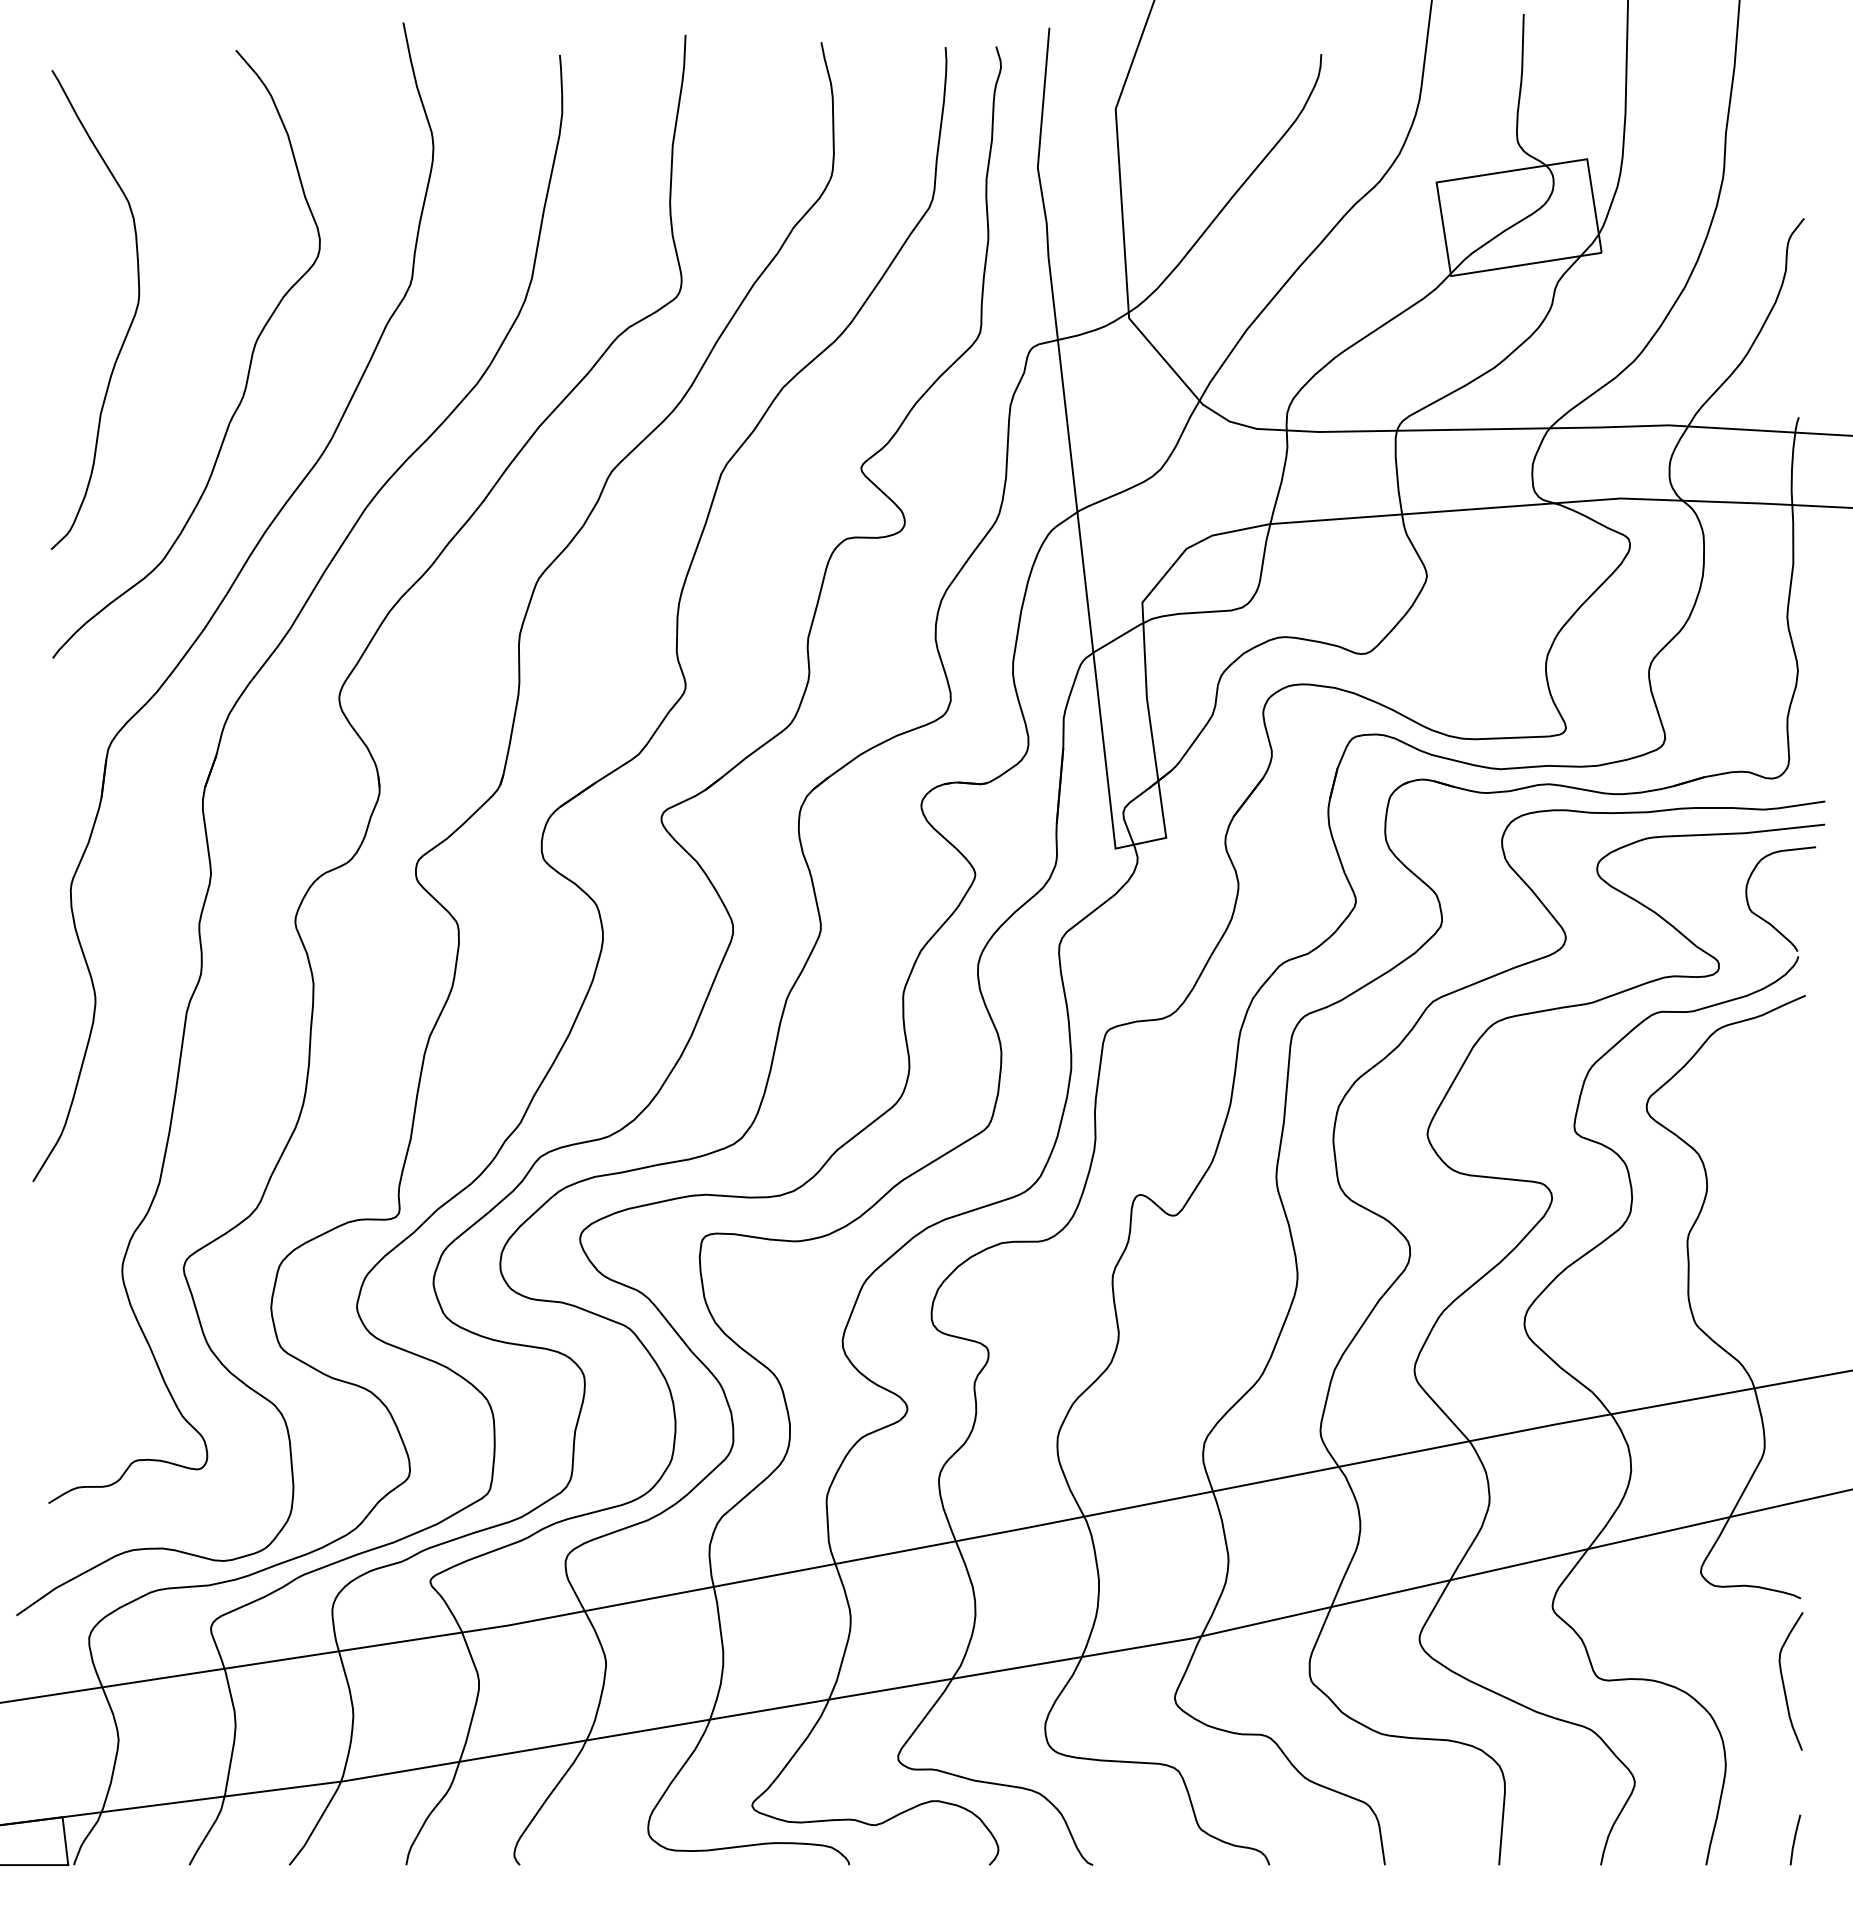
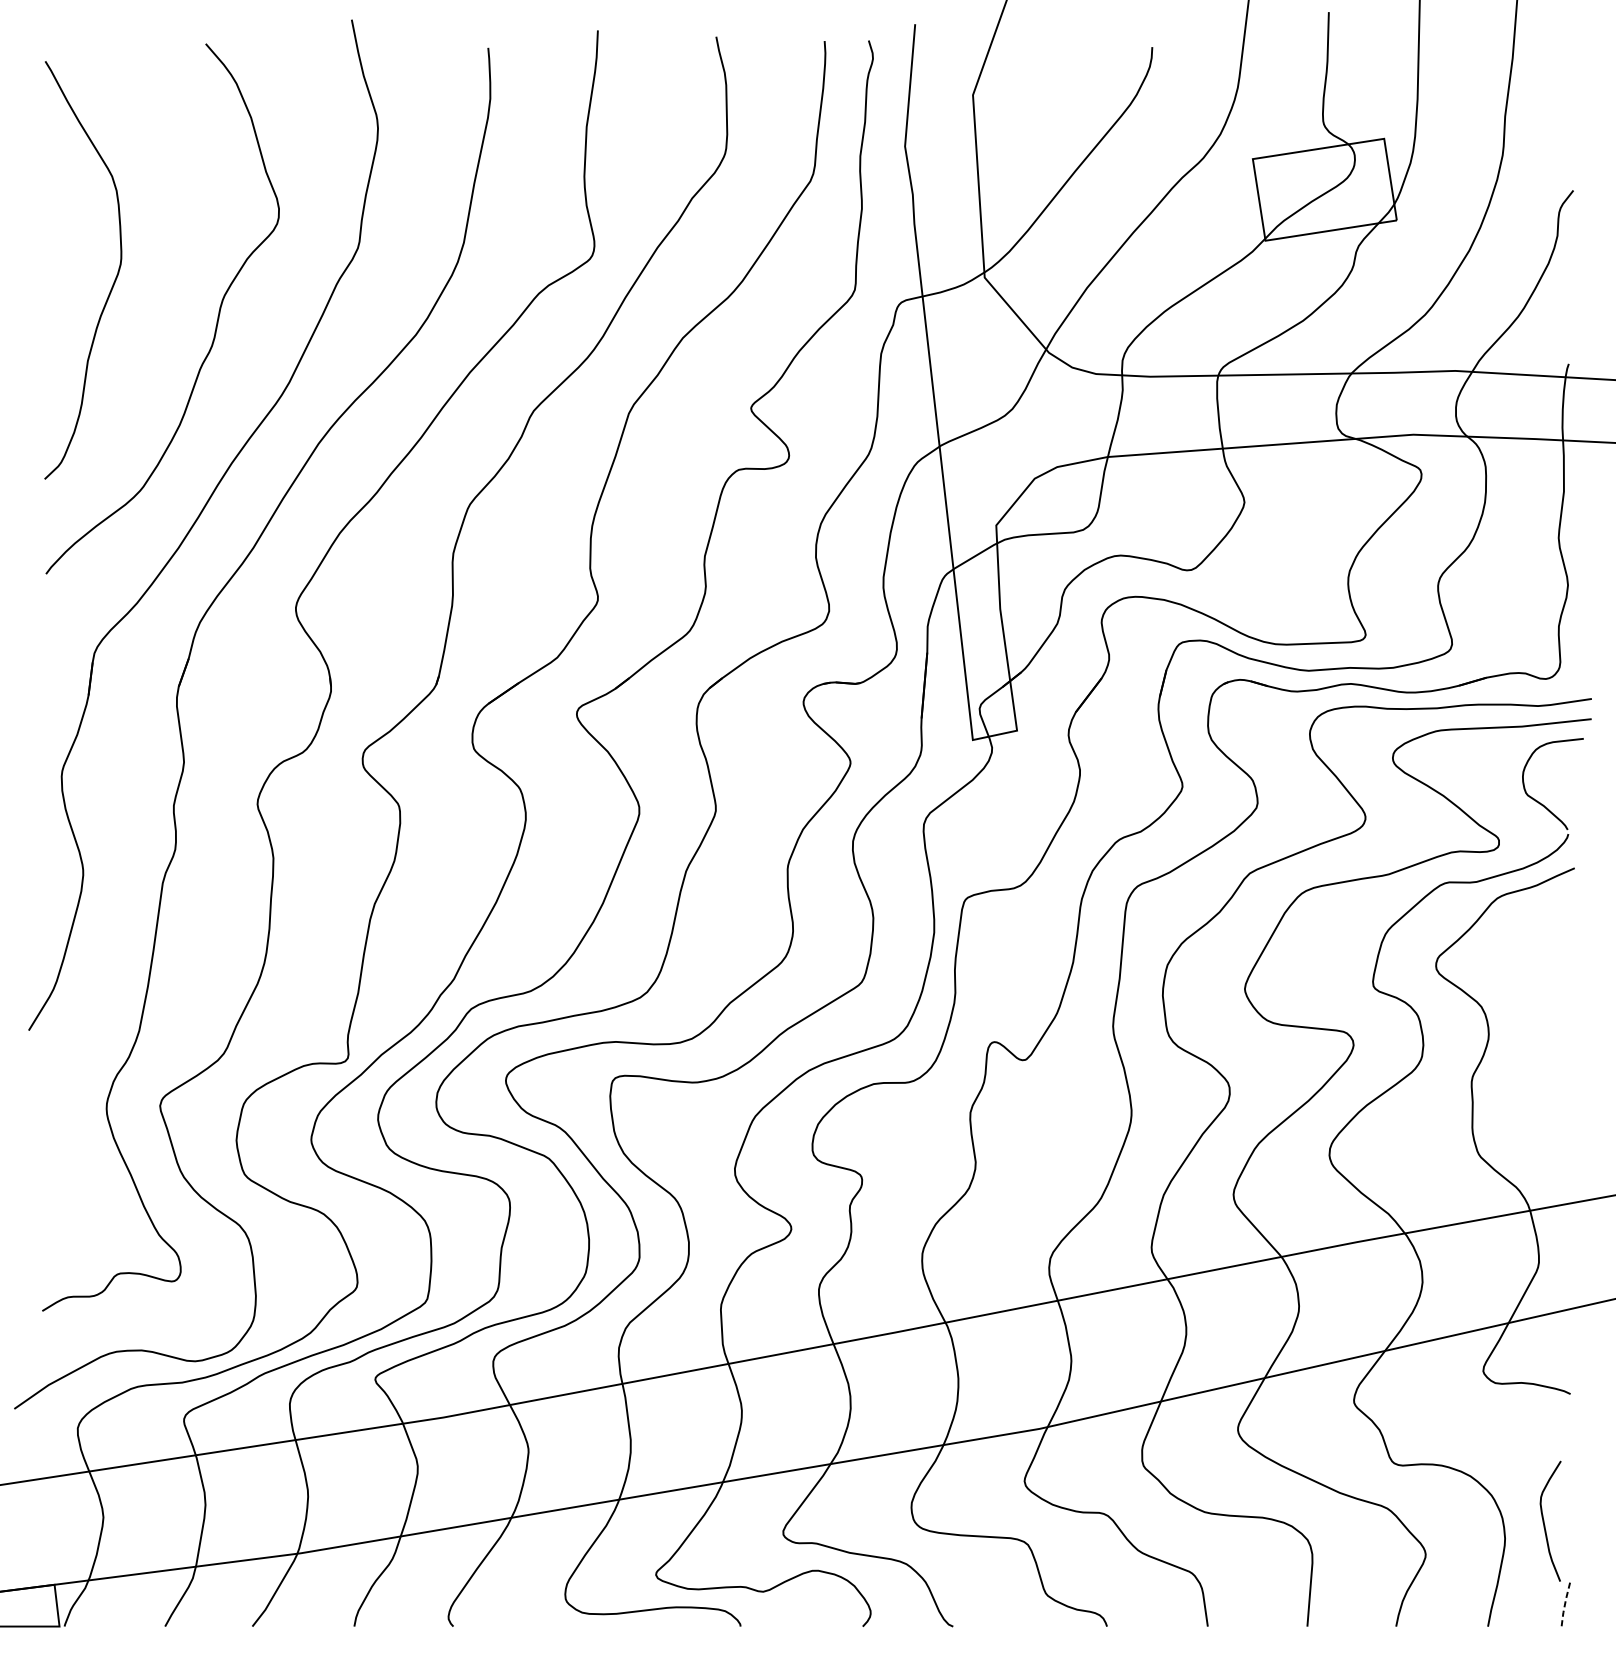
curve: (1784, 1683) -> (1544, 1523), moved
line: (1794, 1839) -> (1564, 1604), solid -> dashed

